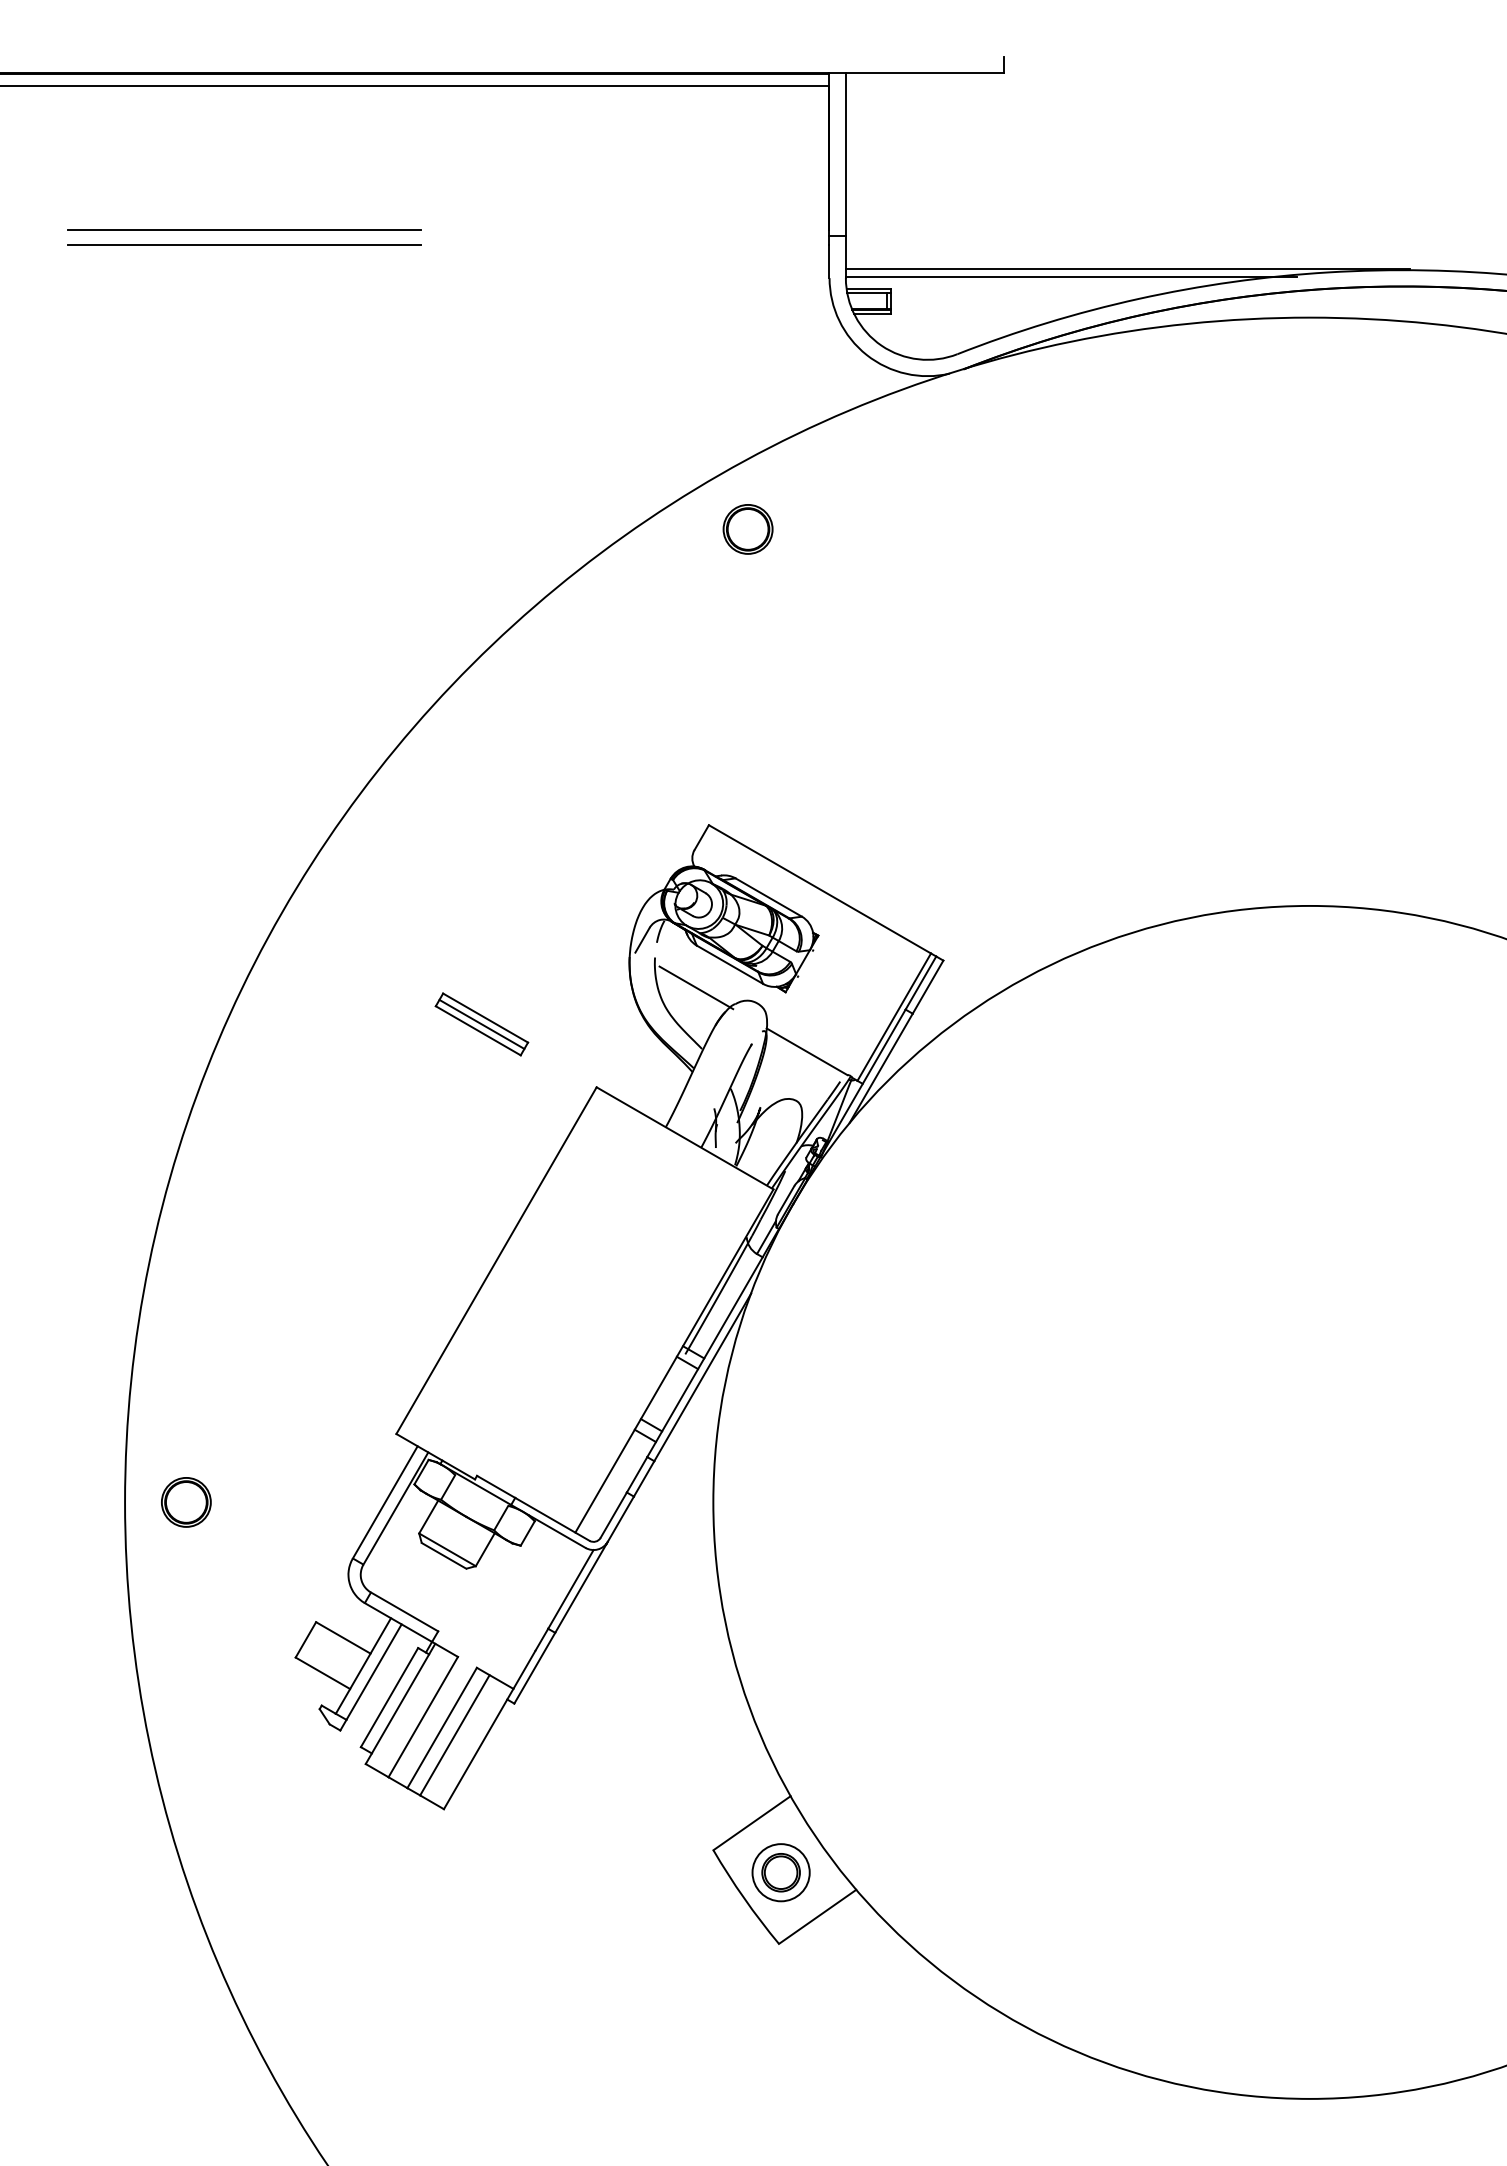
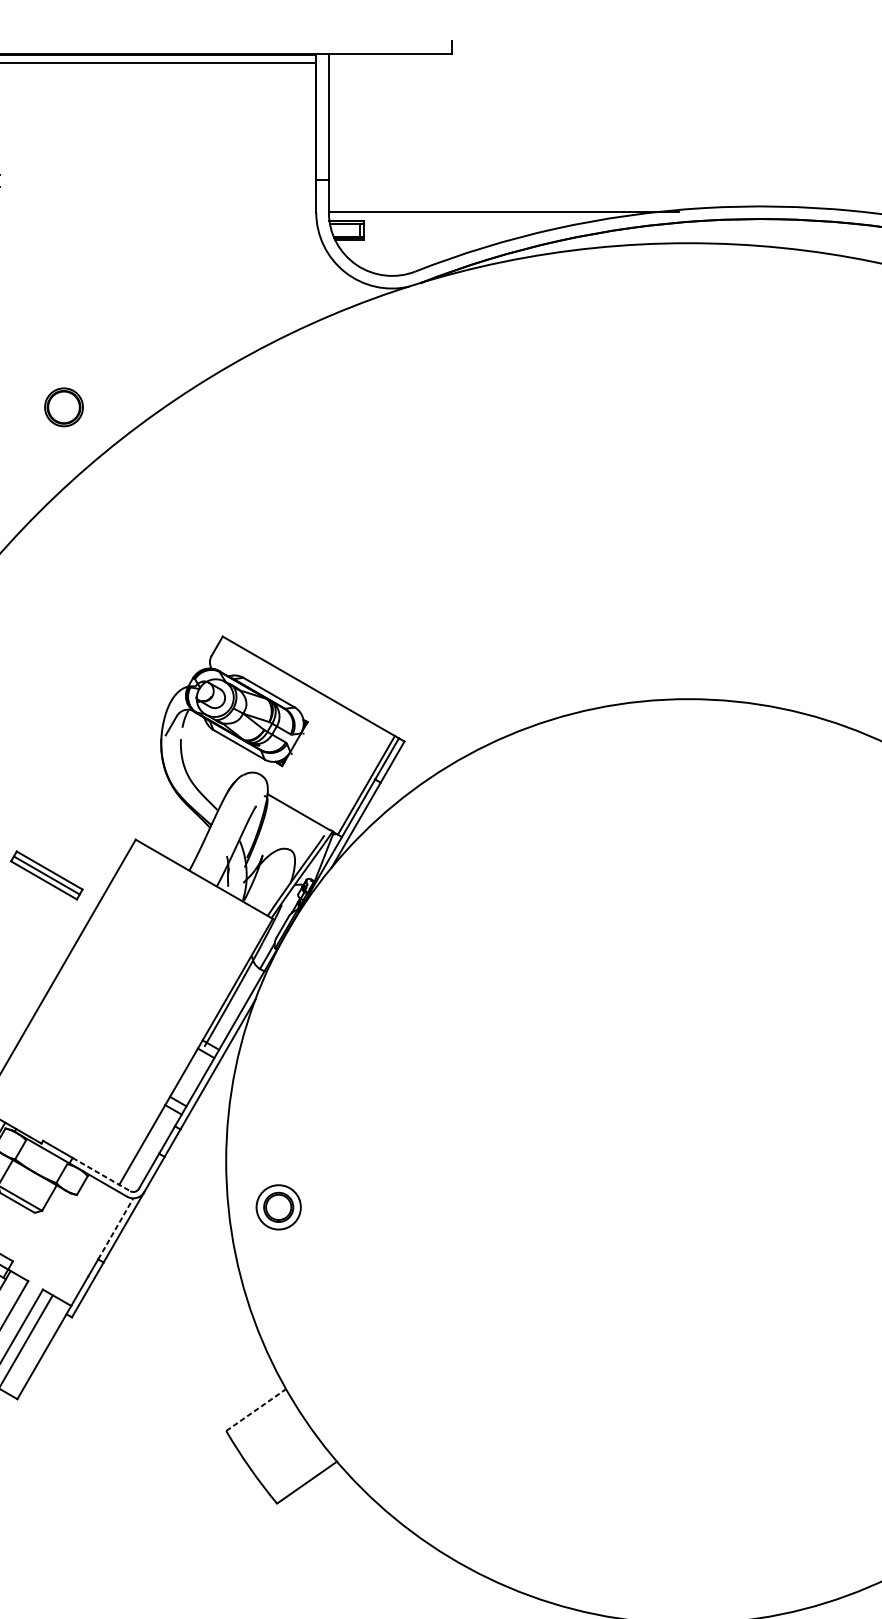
line: (1127, 268) -> (547, 205), removed
part: (747, 529) -> (63, 407), moved
line: (696, 987) -> (213, 762), removed
part: (481, 1024) -> (46, 875), moved
line: (552, 1519) -> (101, 1174), solid -> dashed
line: (571, 1589) -> (116, 1228), solid -> dashed
line: (752, 1822) -> (256, 1409), solid -> dashed
part: (780, 1872) -> (278, 1207), moved

